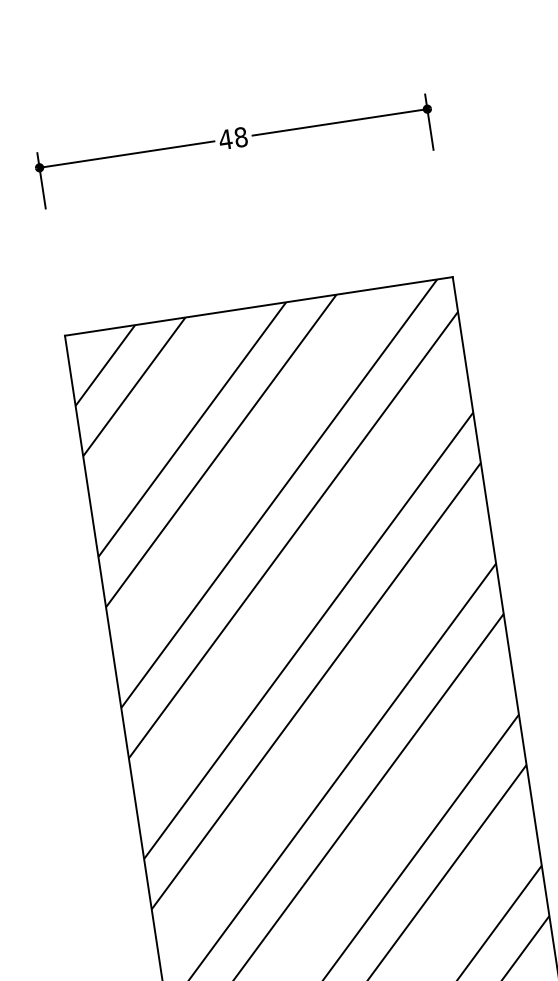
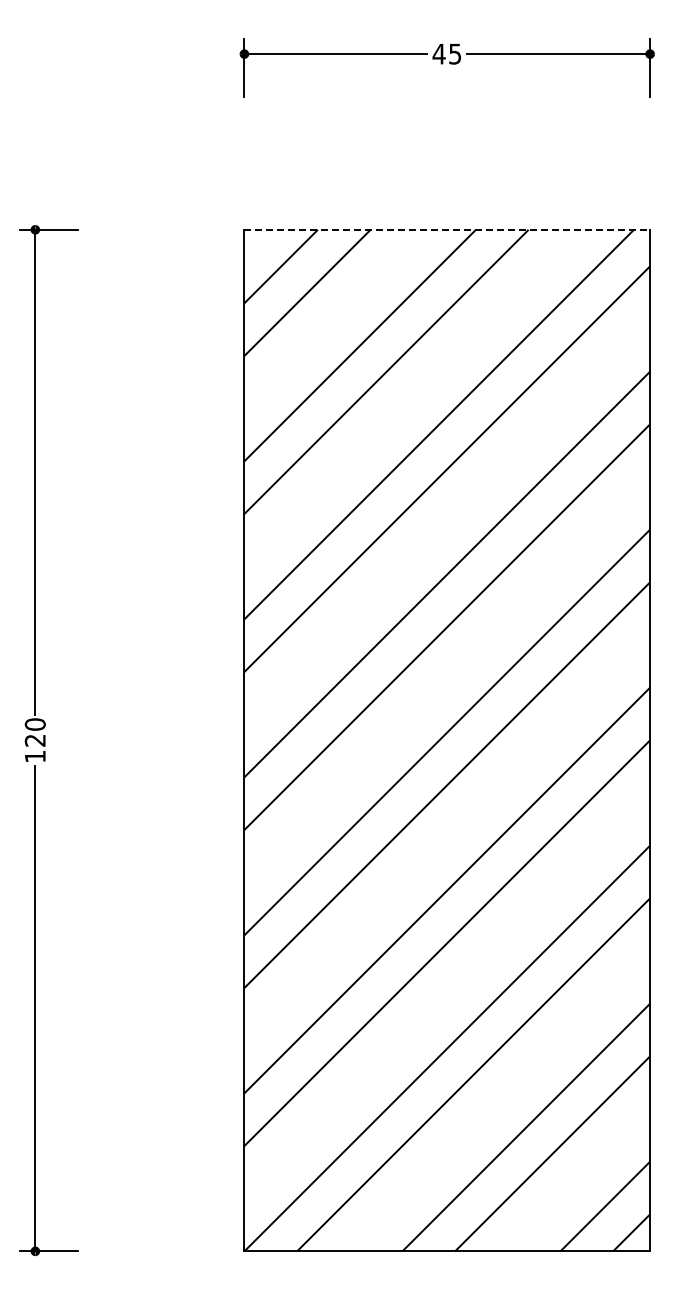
text: (241, 136) -> (455, 53), 48 -> 45
line: (259, 306) -> (447, 229), solid -> dashed

